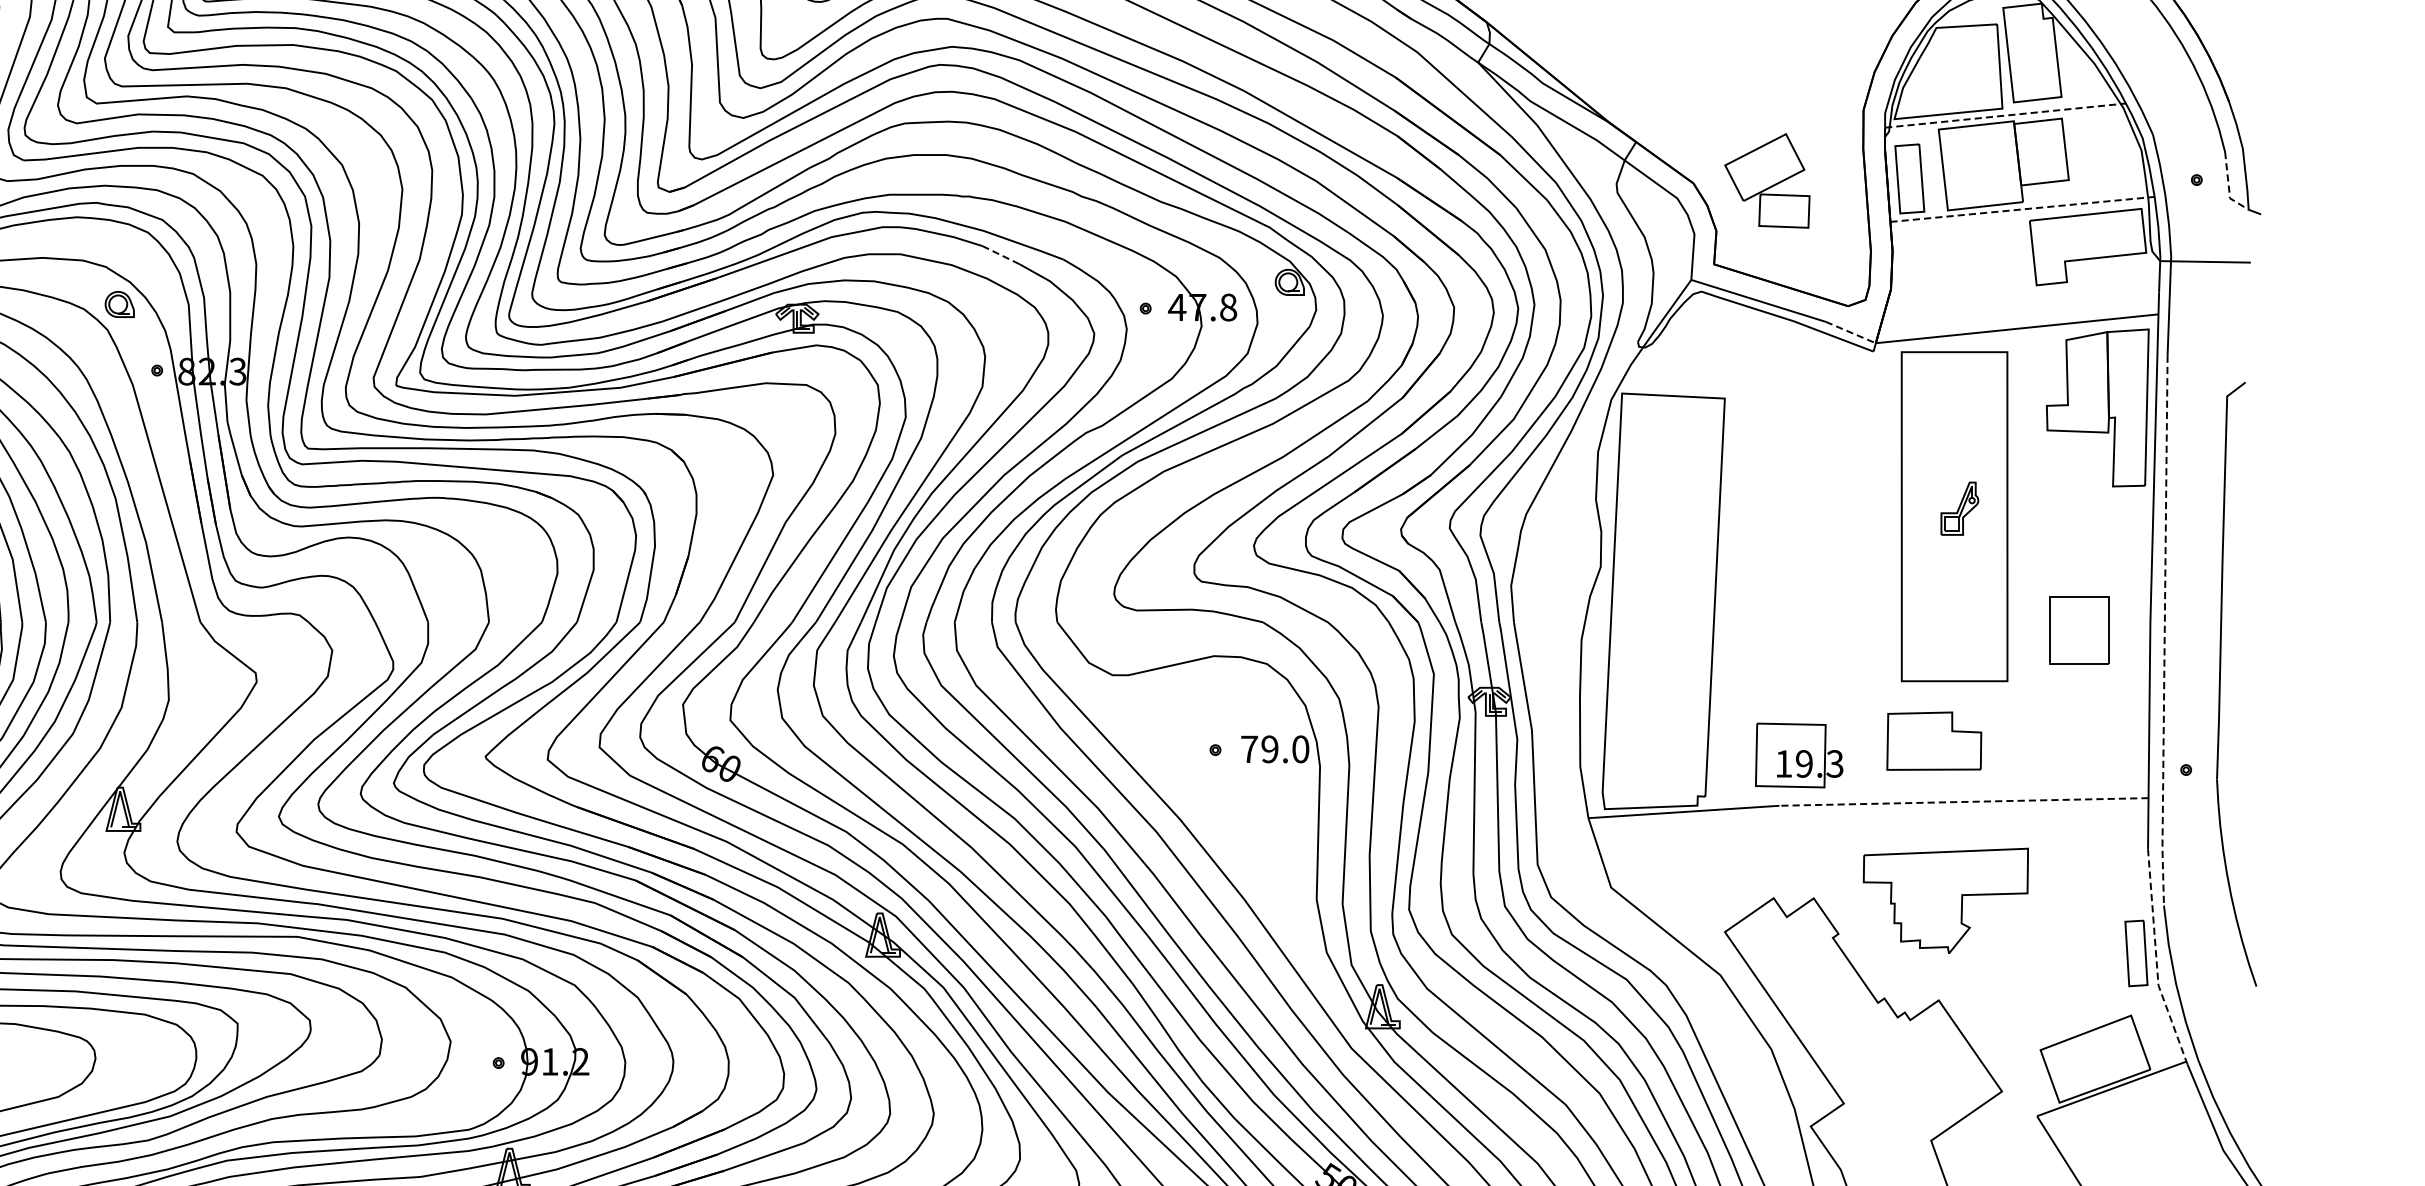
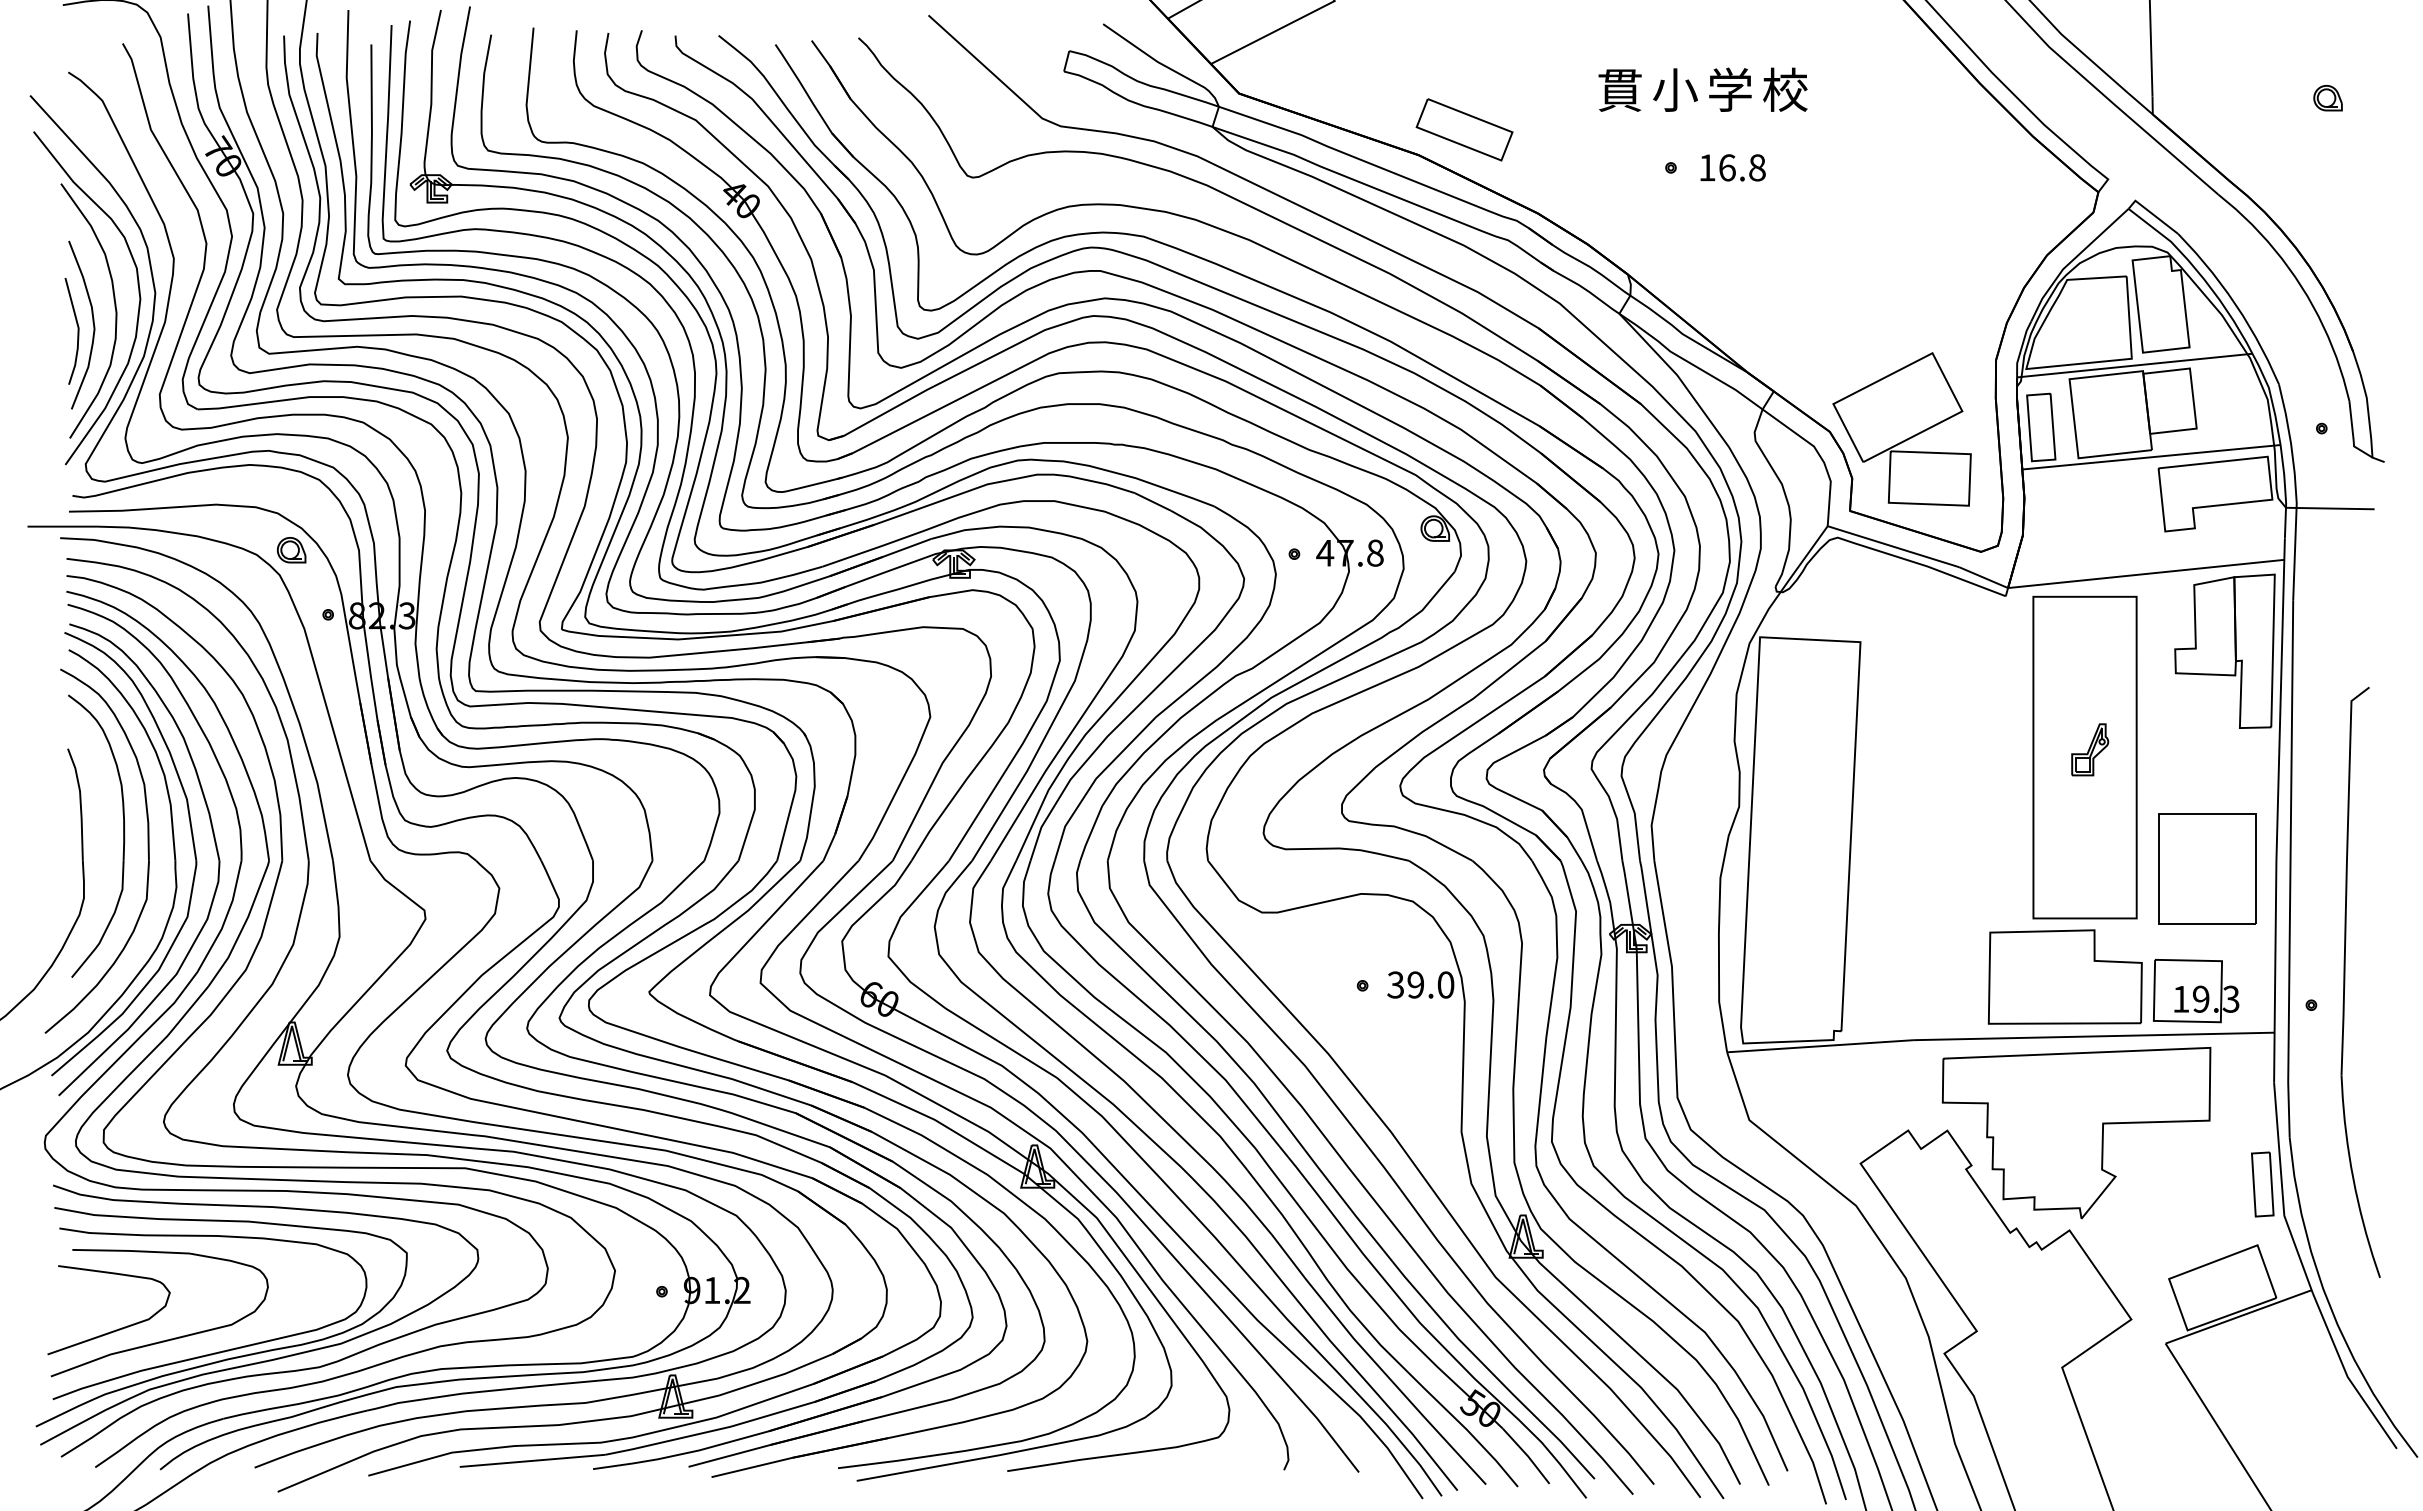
line: (2005, 115) -> (2134, 365), dashed -> solid
part: (1766, 181) -> (1901, 429), size x1.67
line: (2229, 188) -> (2353, 436), dashed -> solid
line: (2022, 209) -> (2151, 457), dashed -> solid
line: (1001, 255) -> (1153, 502), dashed -> solid
line: (1850, 332) -> (1983, 577), dashed -> solid
part: (2079, 630) -> (2207, 868), size x1.67
line: (2164, 631) -> (2290, 869), dashed -> solid
part: (2221, 683) -> (2345, 981), moved
part: (1933, 740) -> (2064, 976), size x1.67
text: (1249, 748) -> (1395, 984), 79.0 -> 39.0
part: (1799, 755) -> (2196, 991), moved
line: (1963, 802) -> (2093, 1036), dashed -> solid
part: (1945, 901) -> (2076, 1133), size x1.67
line: (2156, 960) -> (2282, 1191), dashed -> solid

